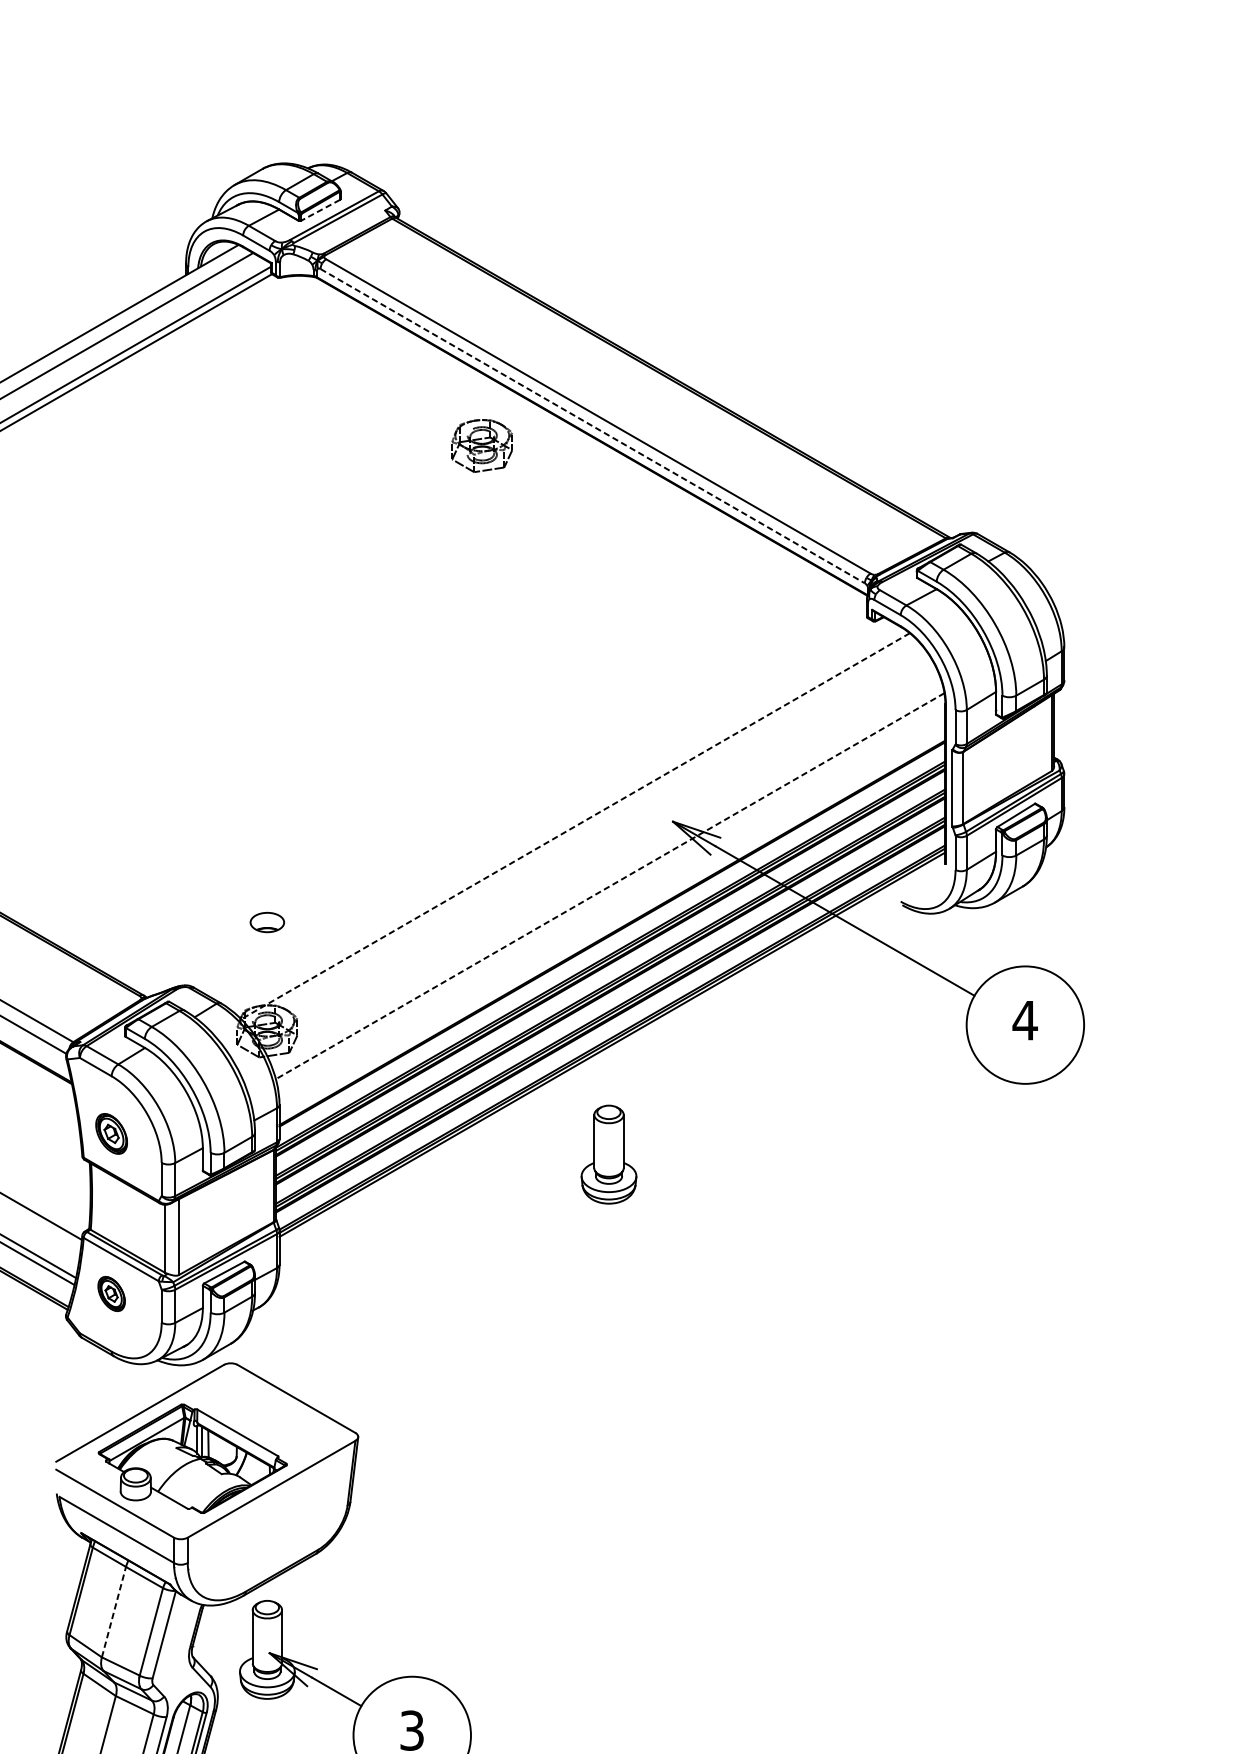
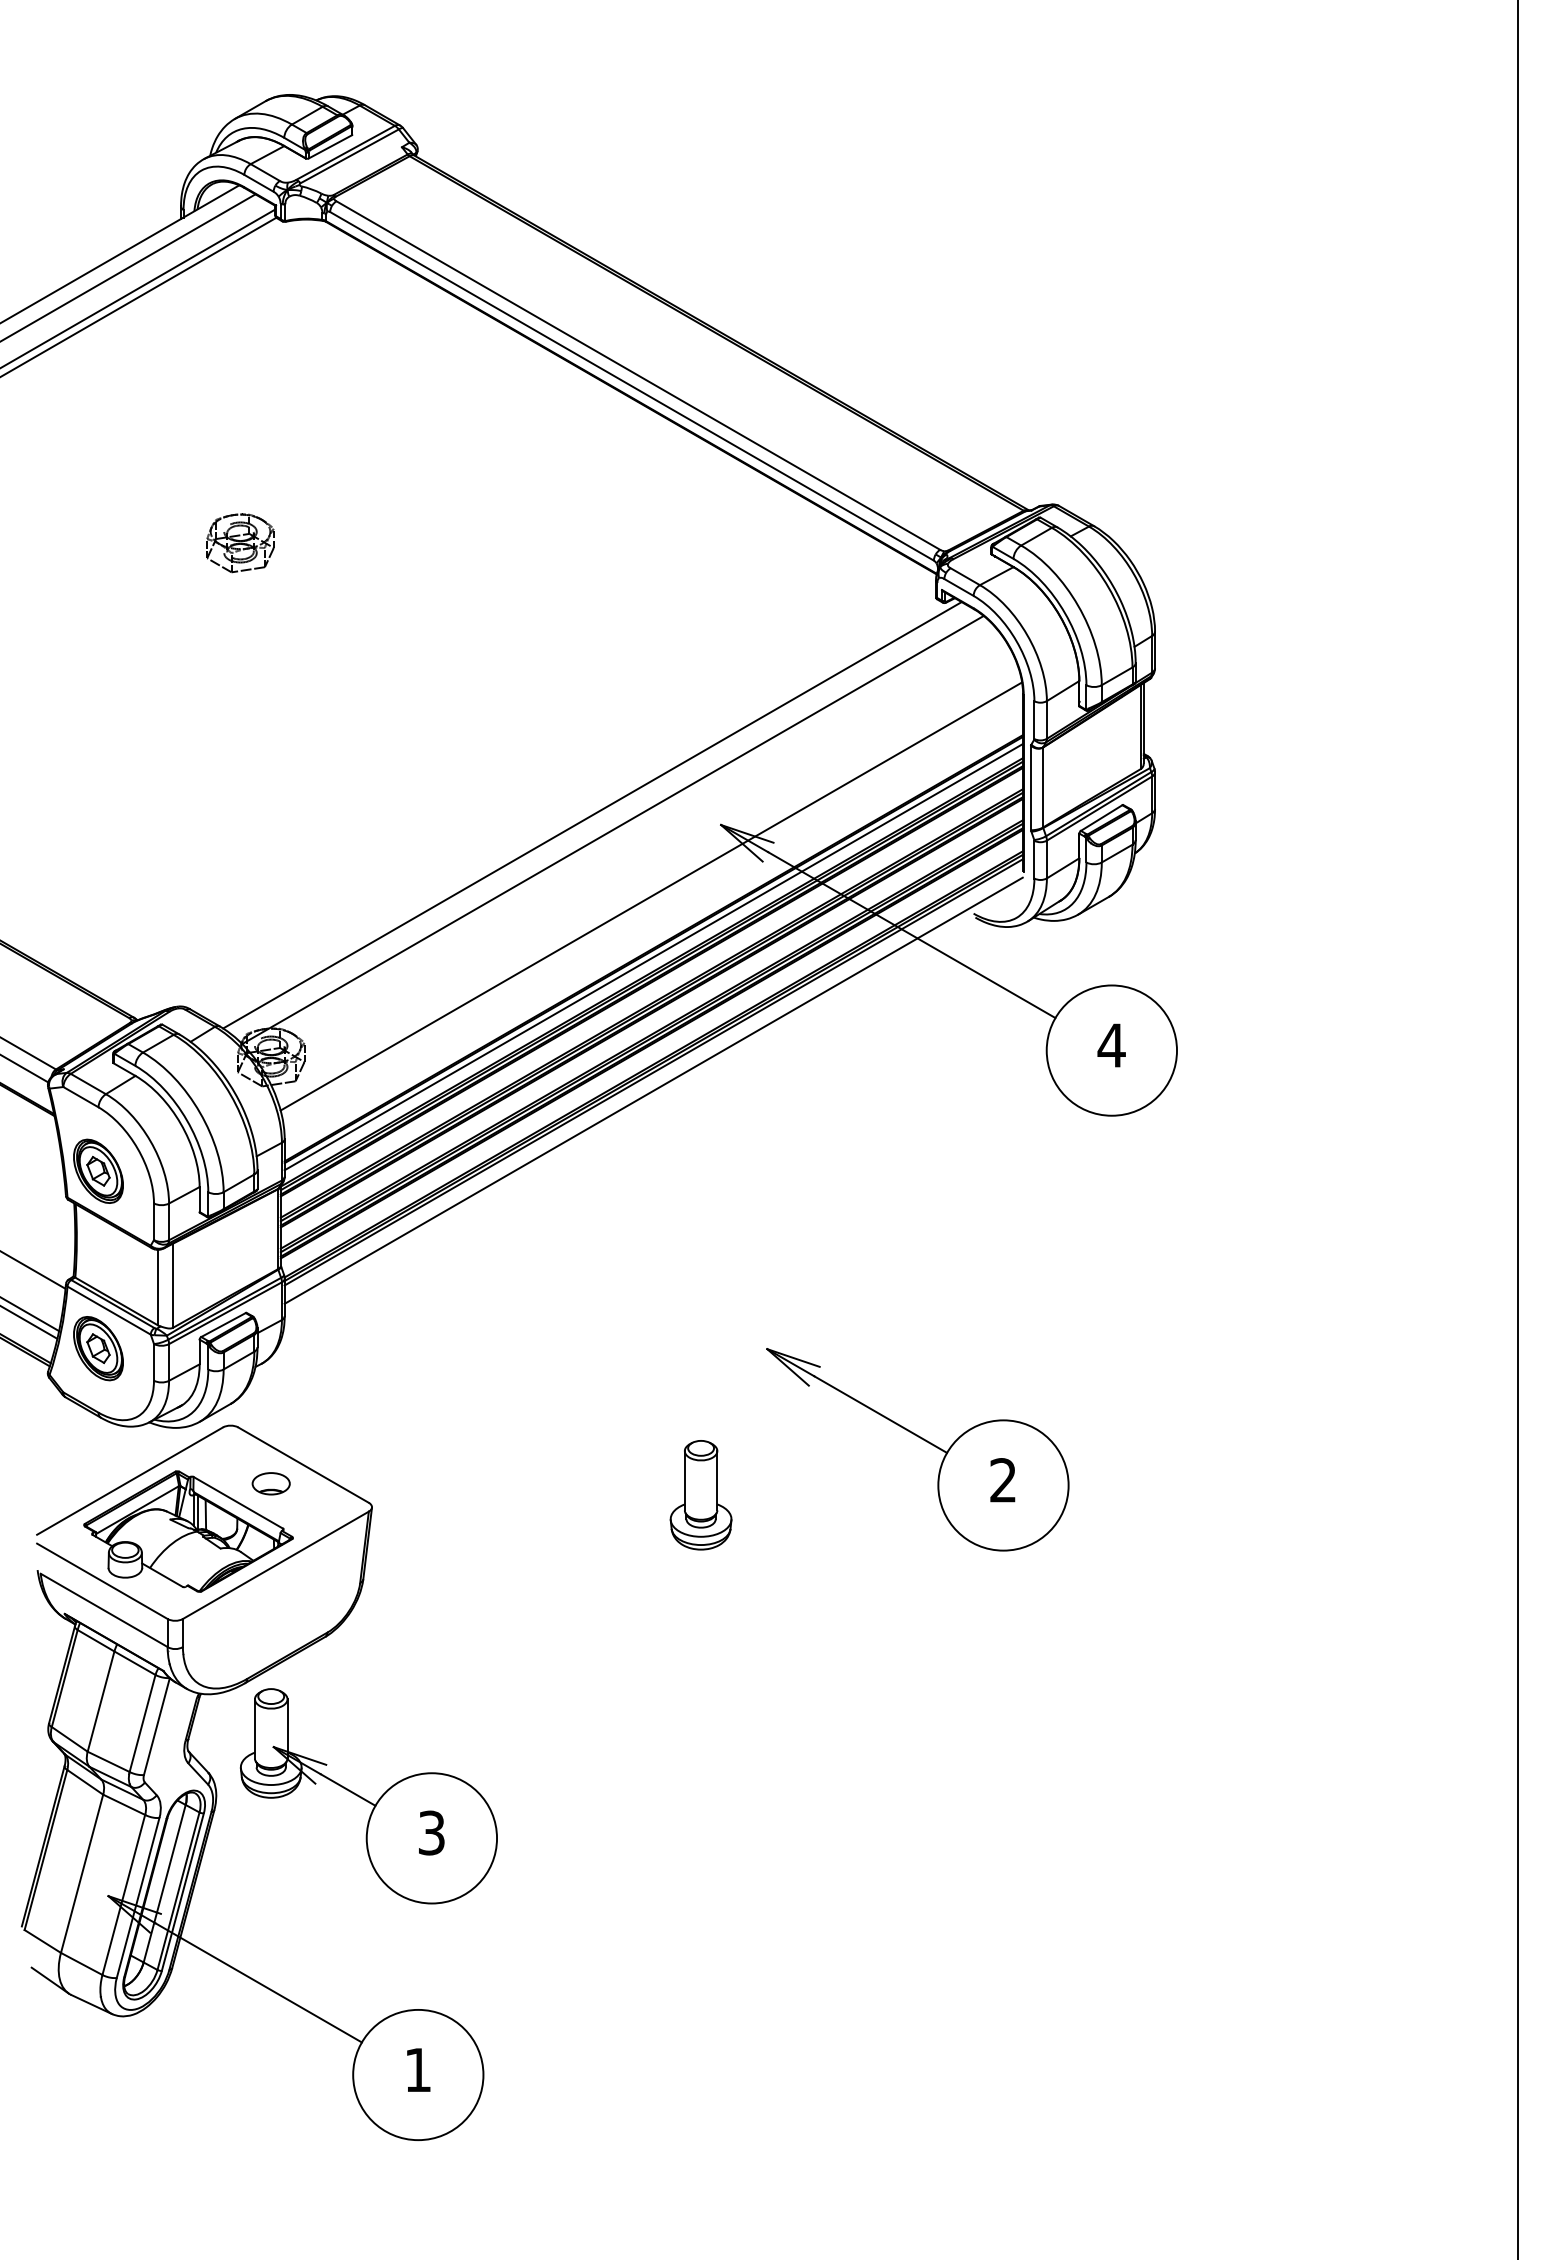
line: (319, 210) -> (329, 147), dashed -> solid
line: (593, 426) -> (632, 386), dashed -> solid
part: (482, 446) -> (240, 543), moved
line: (557, 813) -> (592, 815), added
line: (575, 826) -> (612, 830), dashed -> solid
line: (609, 886) -> (650, 896), dashed -> solid
part: (266, 922) -> (270, 1483), moved
line: (612, 940) -> (653, 956), added
line: (612, 1061) -> (653, 1090), added
part: (111, 1133) -> (98, 1170), size x1.43
part: (608, 1154) -> (700, 1495), moved
part: (111, 1293) -> (98, 1348), size x1.67
part: (853, 1375) -> (921, 1439), added
line: (114, 1612) -> (101, 1701), dashed -> solid

